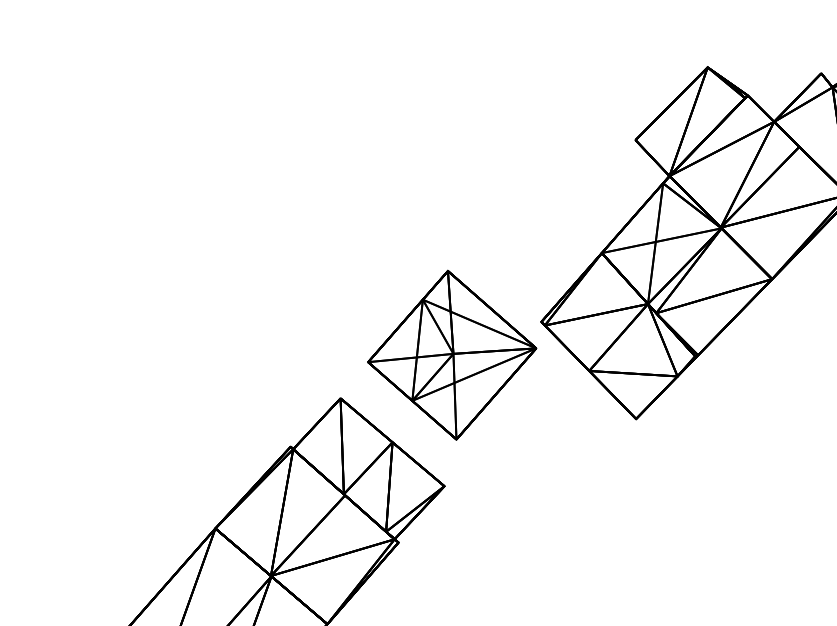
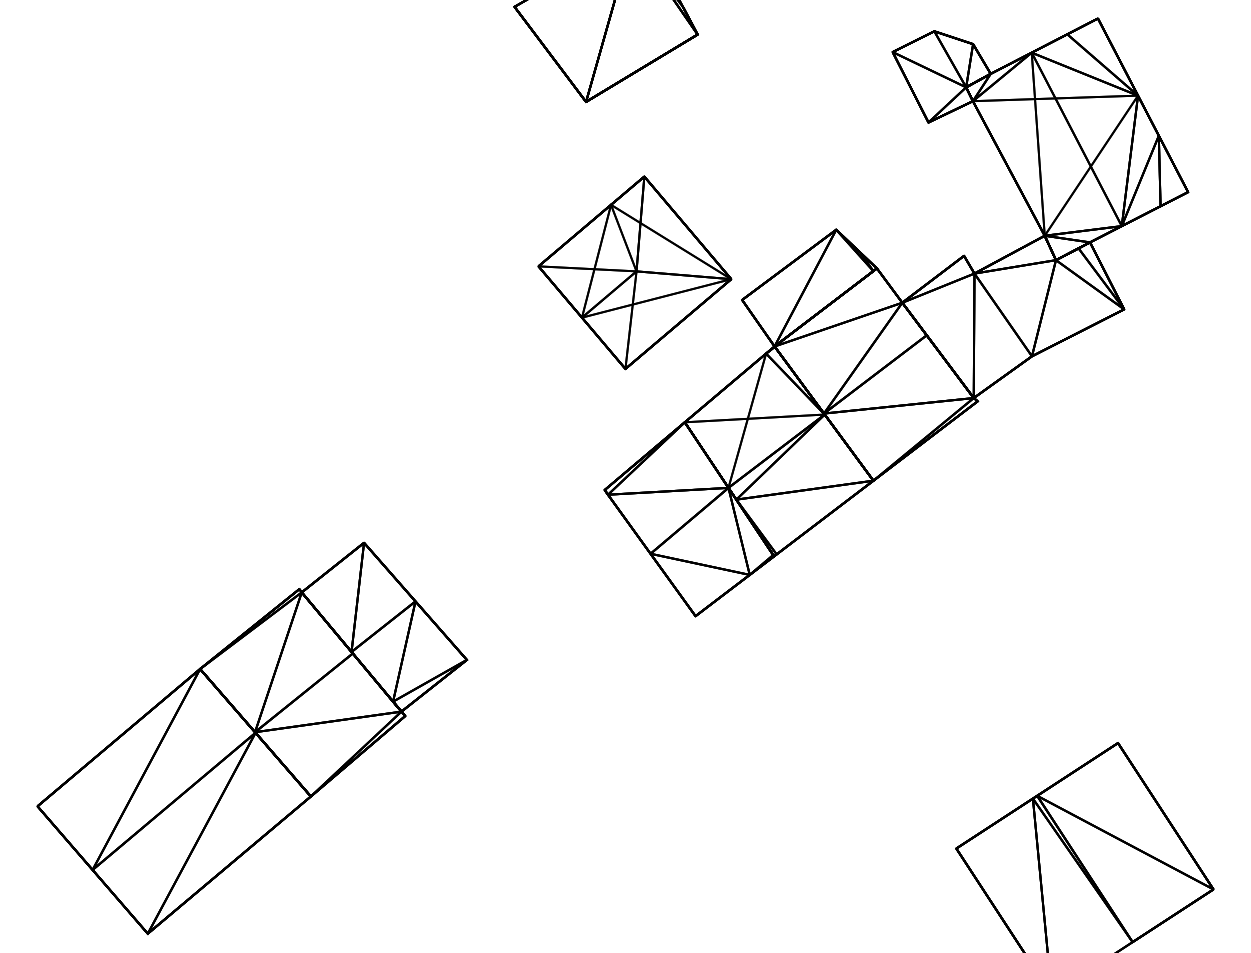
part: (451, 355) -> (634, 272), moved

